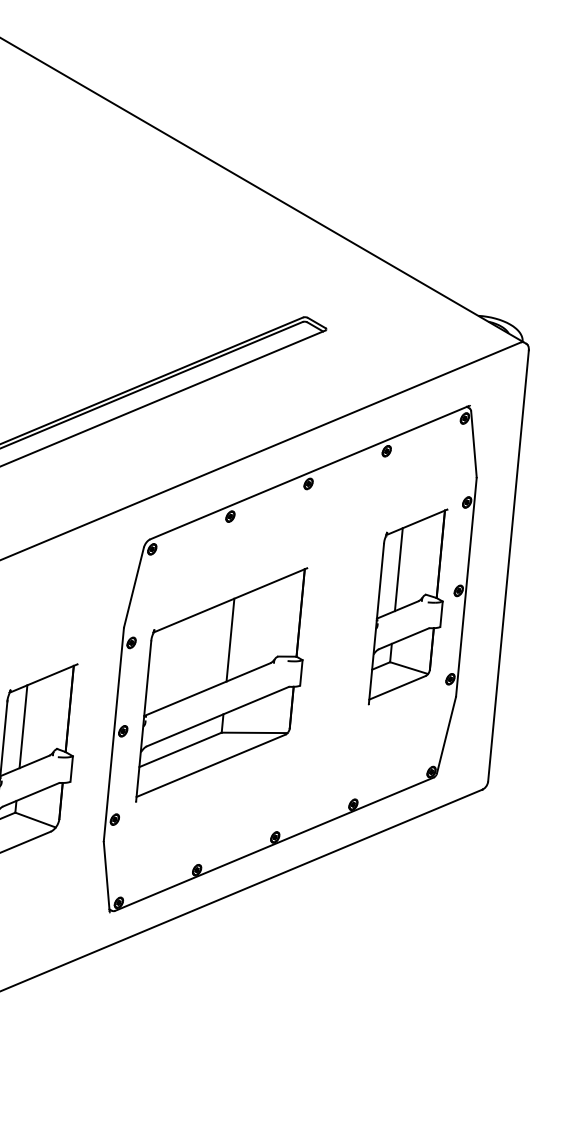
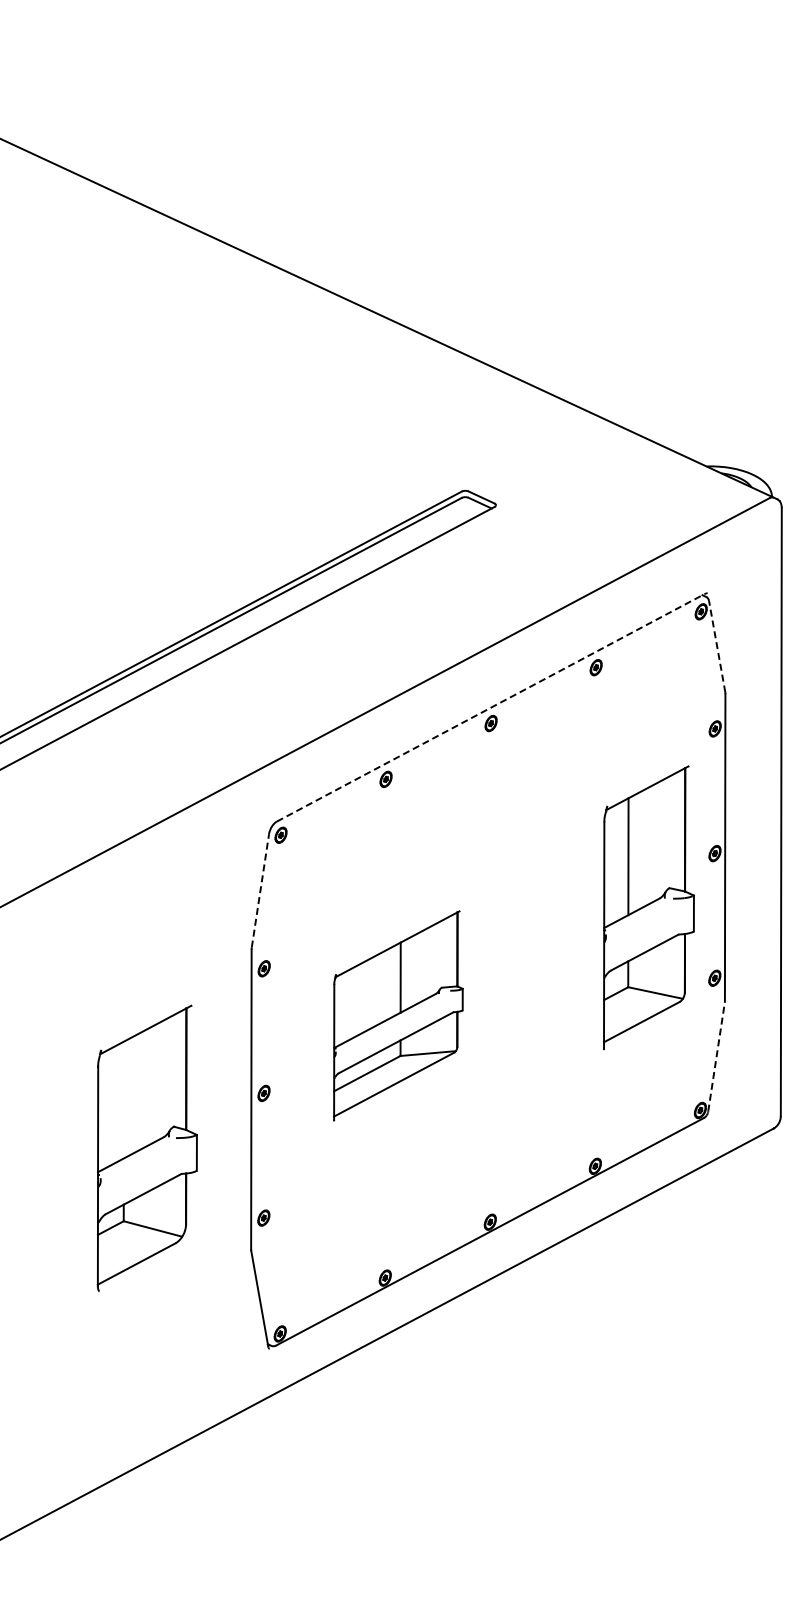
line: (474, 444) -> (717, 646), solid -> dashed
line: (309, 472) -> (491, 707), solid -> dashed
line: (134, 587) -> (260, 890), solid -> dashed
part: (409, 607) -> (648, 907), moved
part: (223, 684) -> (398, 1015), size x0.6
line: (23, 726) -> (123, 1099), removed
line: (446, 734) -> (716, 1056), solid -> dashed

